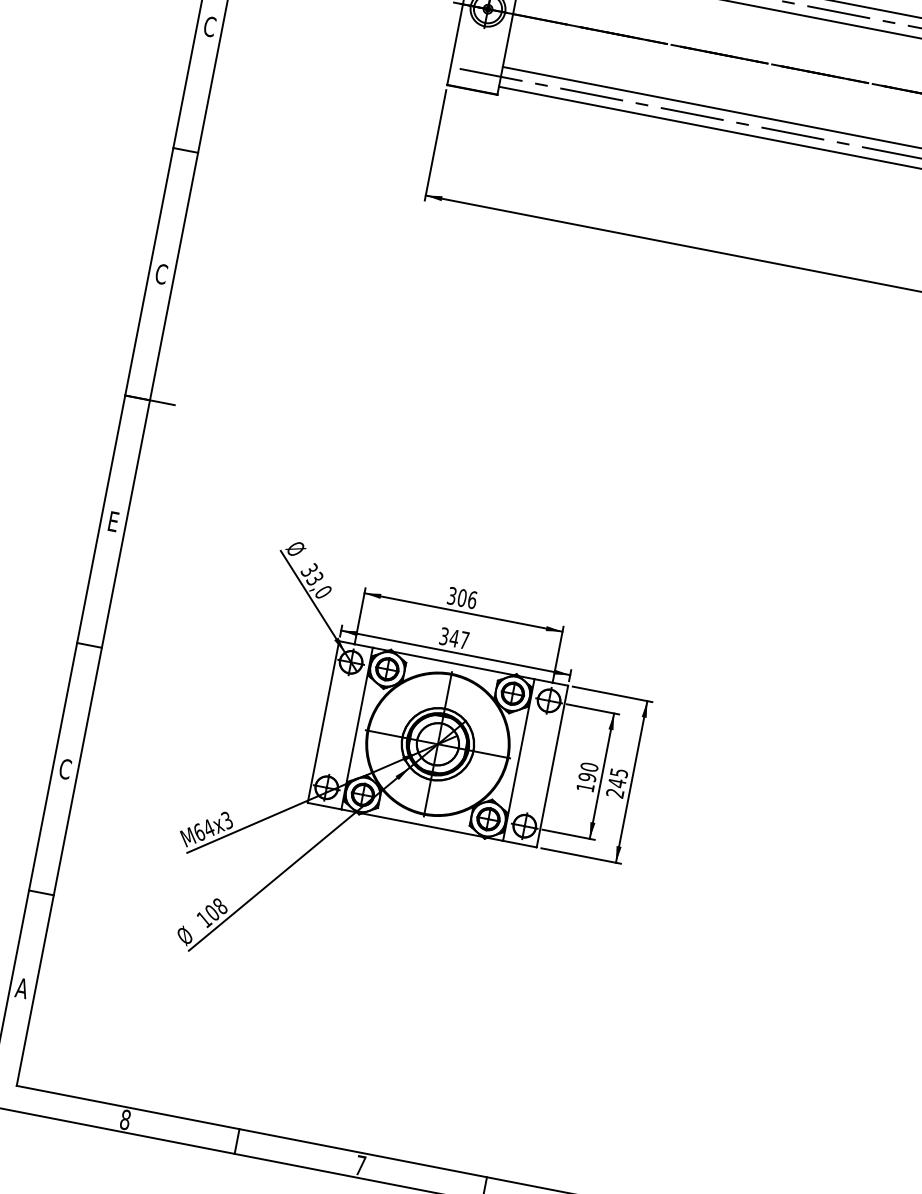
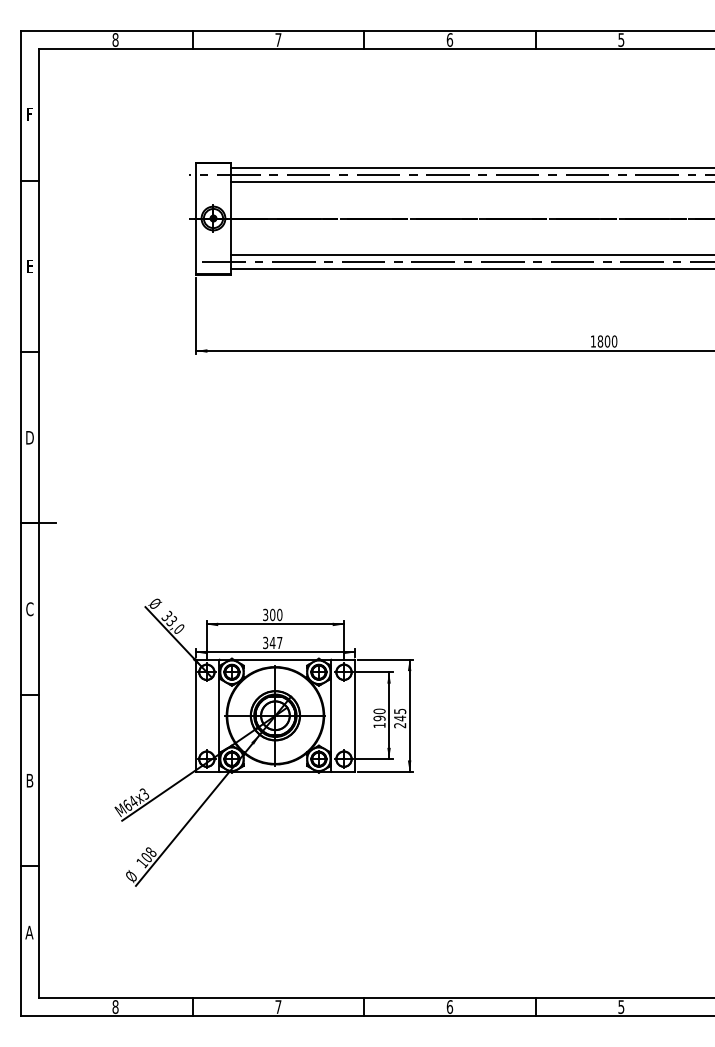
text: (209, 26) -> (29, 266), C -> E
text: (161, 273) -> (29, 437), C -> D
text: (112, 521) -> (29, 609), E -> C
text: (472, 599) -> (279, 614), 306 -> 300
text: (64, 768) -> (29, 780), C -> B

